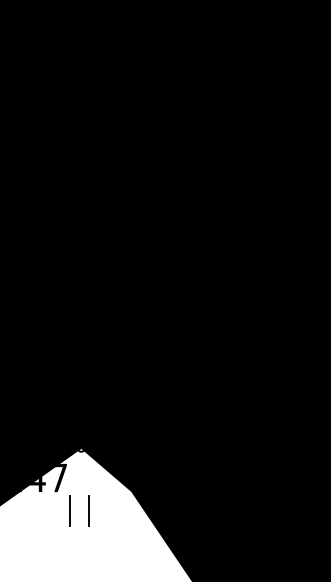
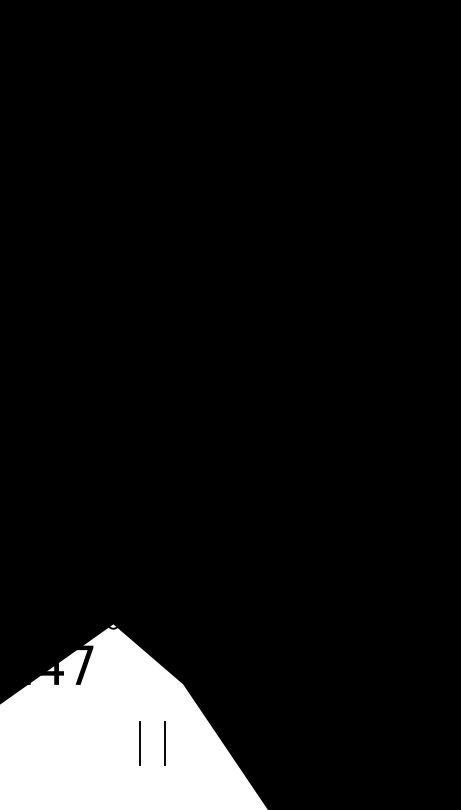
part: (70, 510) -> (140, 742), moved

